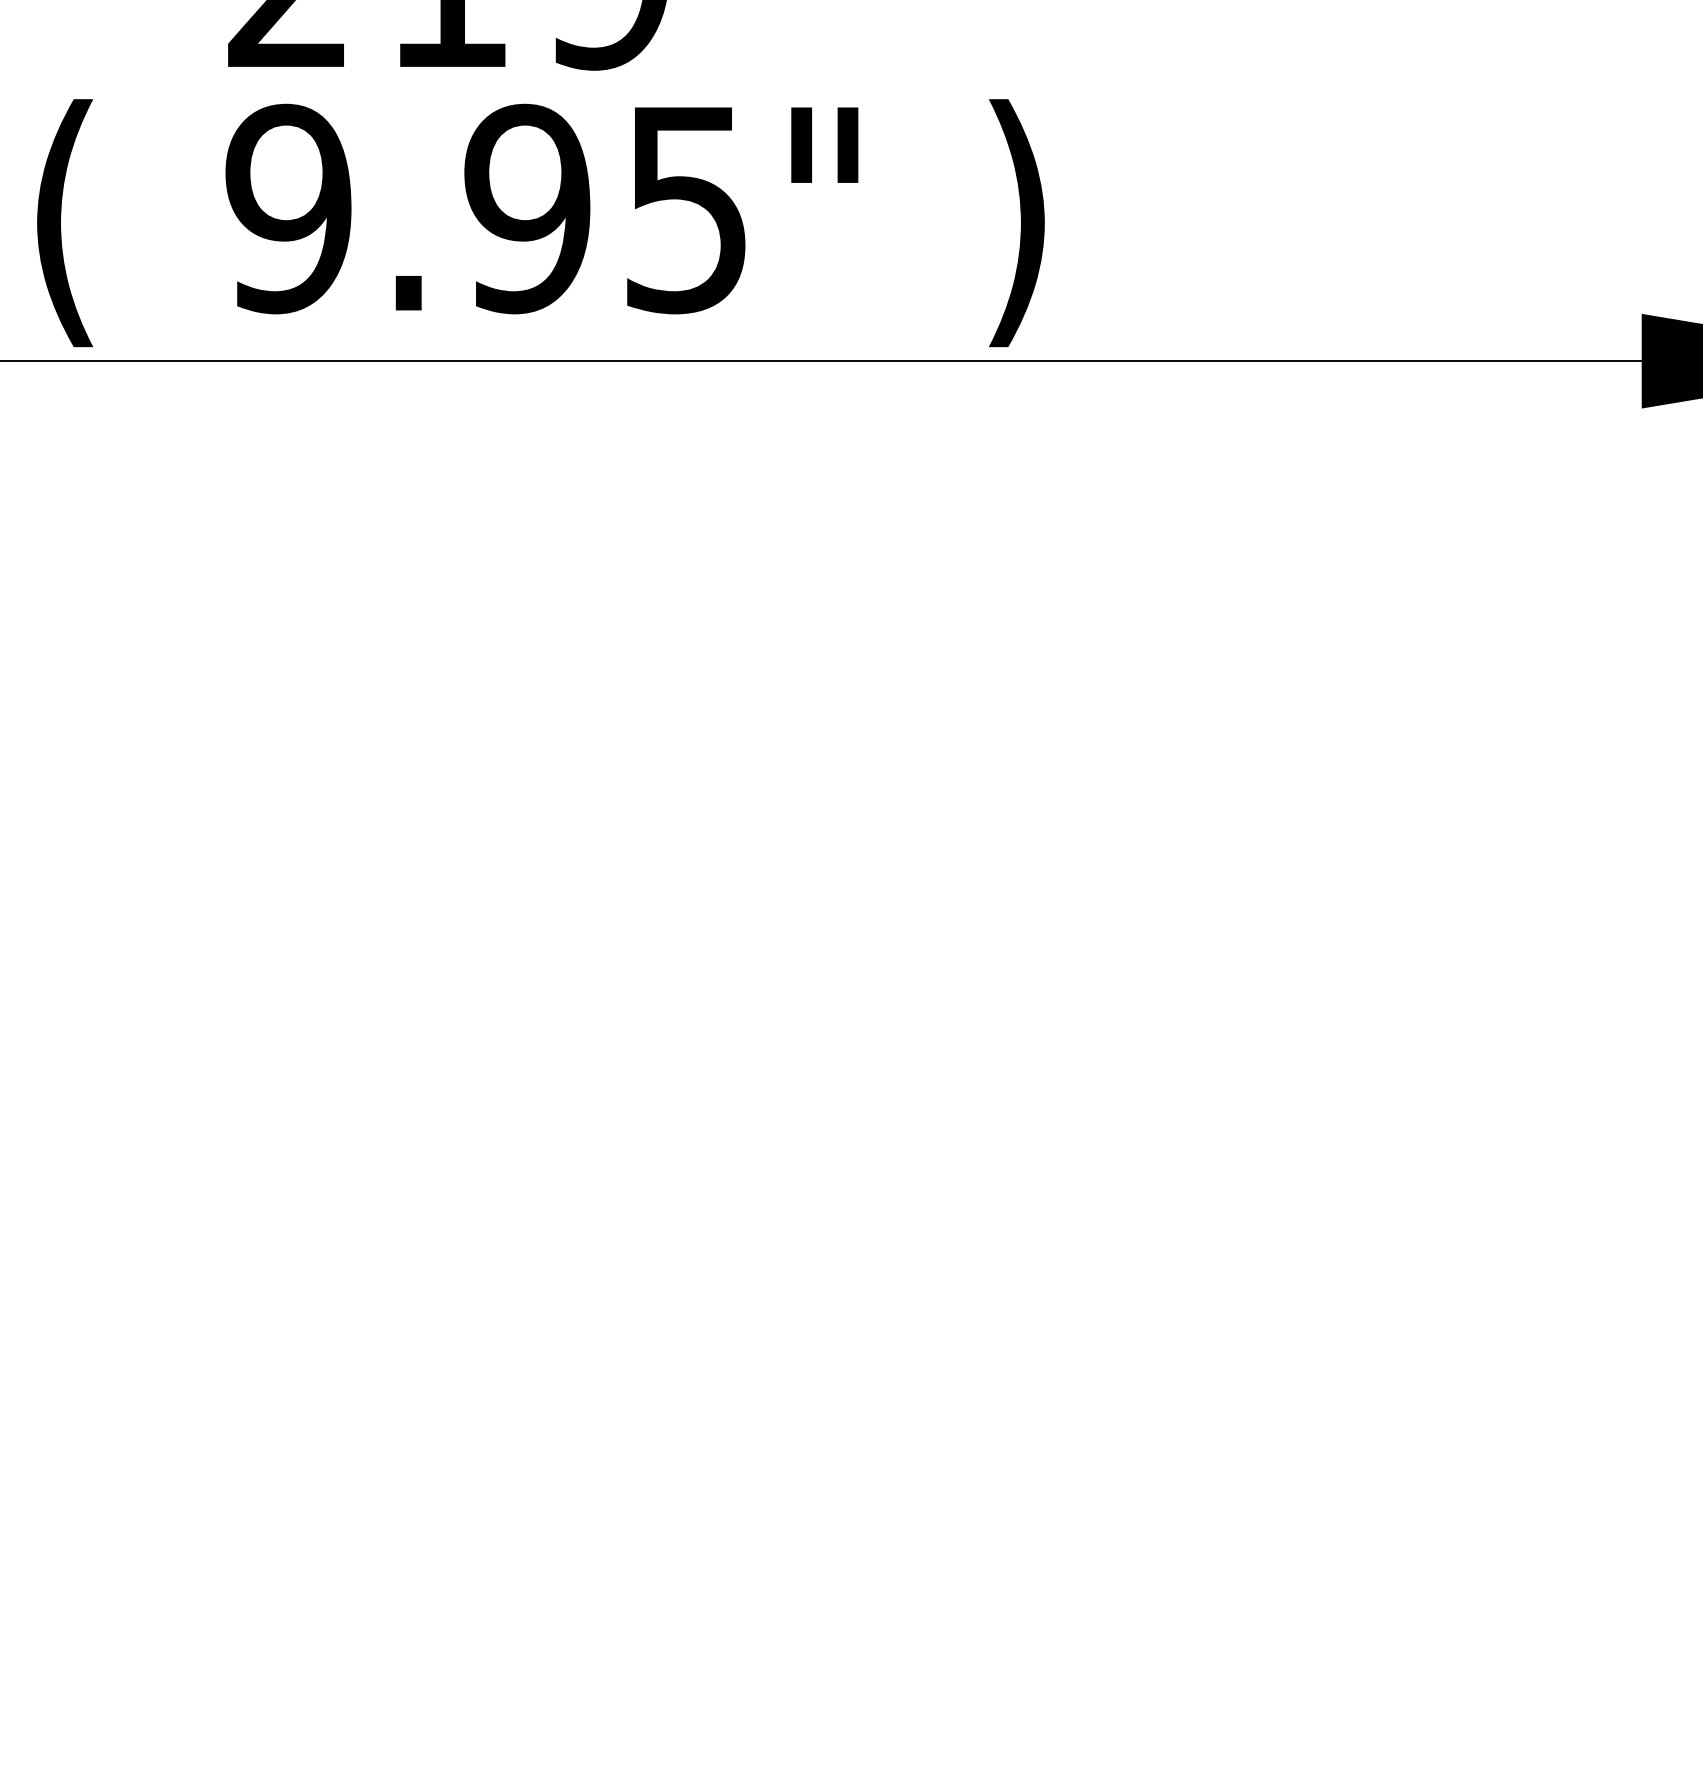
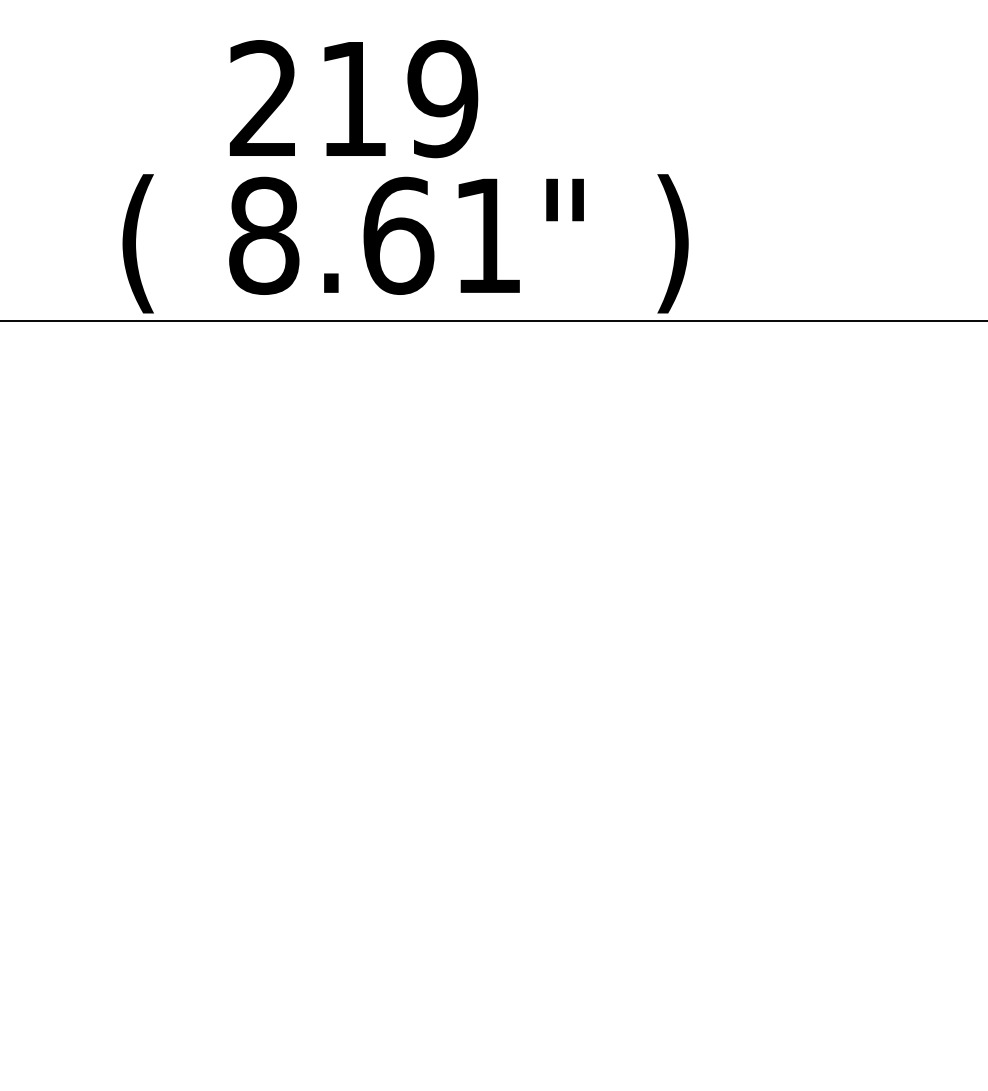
text: (485, 208) -> (374, 235), 9.95" -> 8.61"

